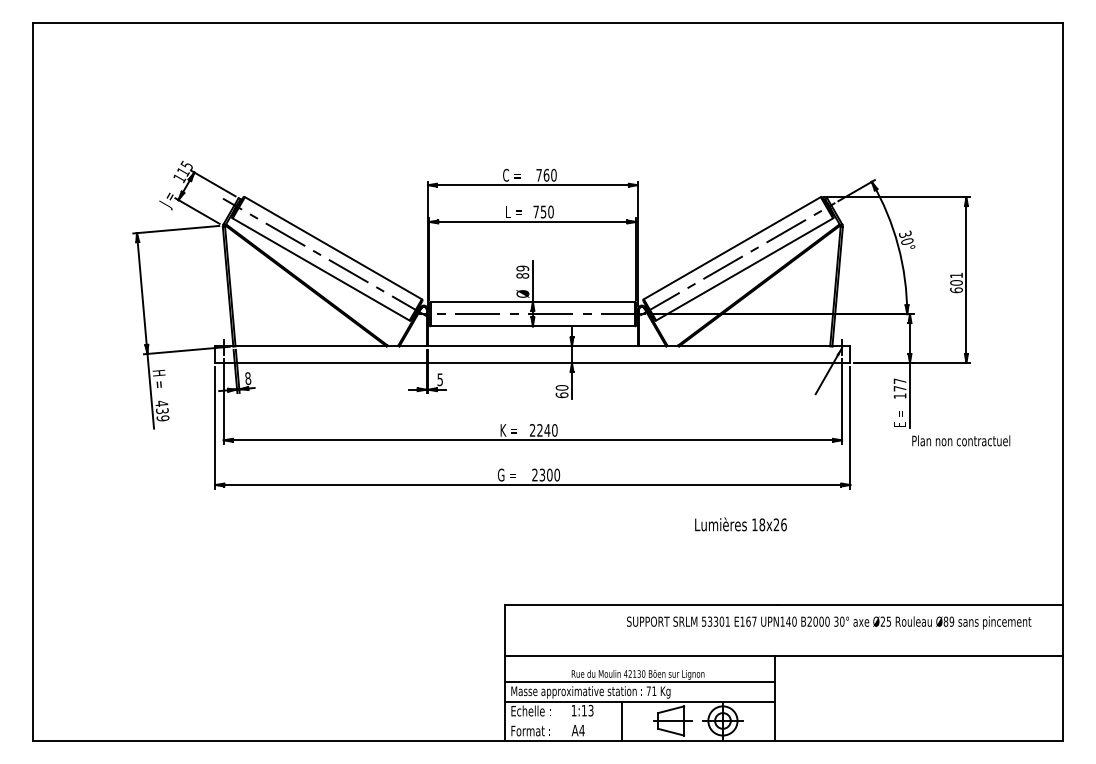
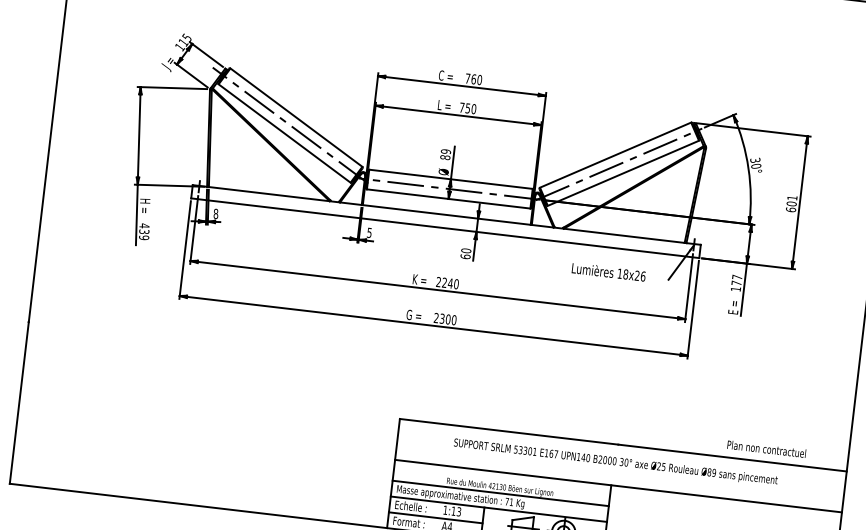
text: (961, 440) -> (766, 448), moved
text: (740, 524) -> (608, 272), moved
text: (829, 622) -> (616, 462), moved
line: (562, 721) -> (435, 517), added

